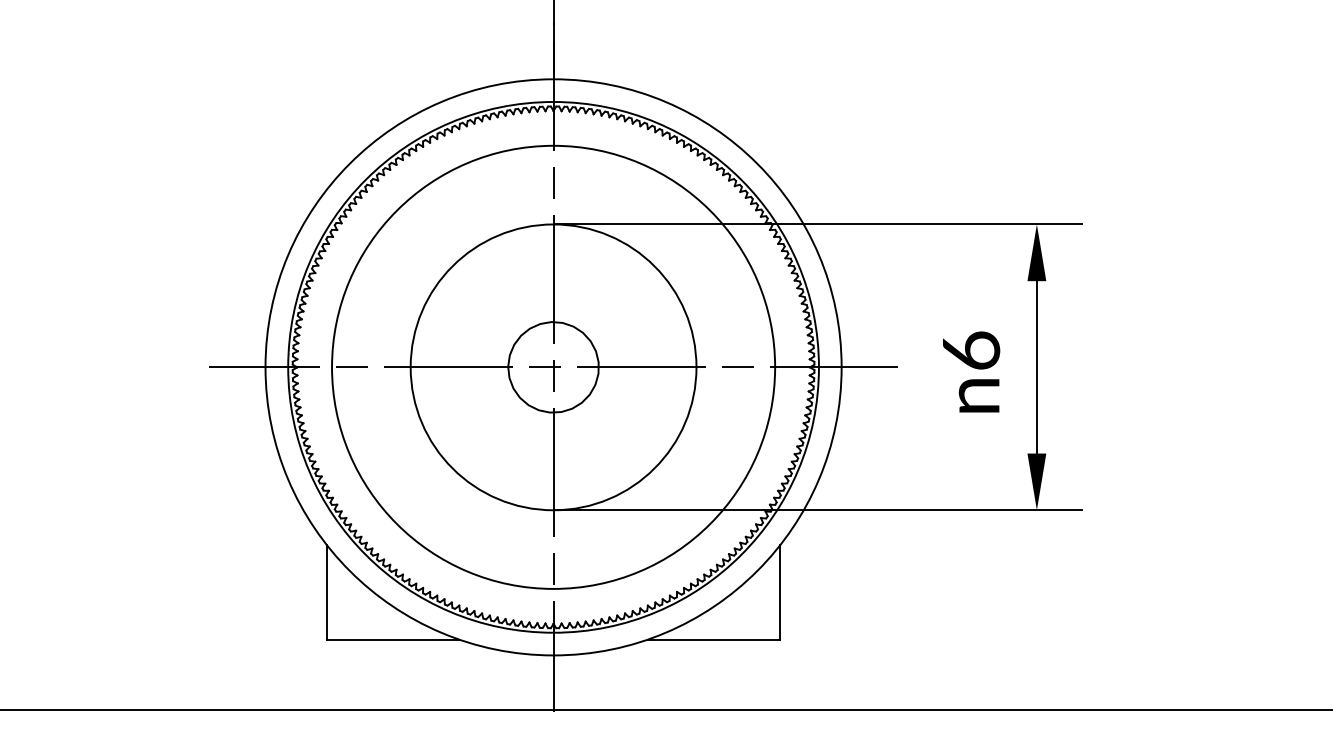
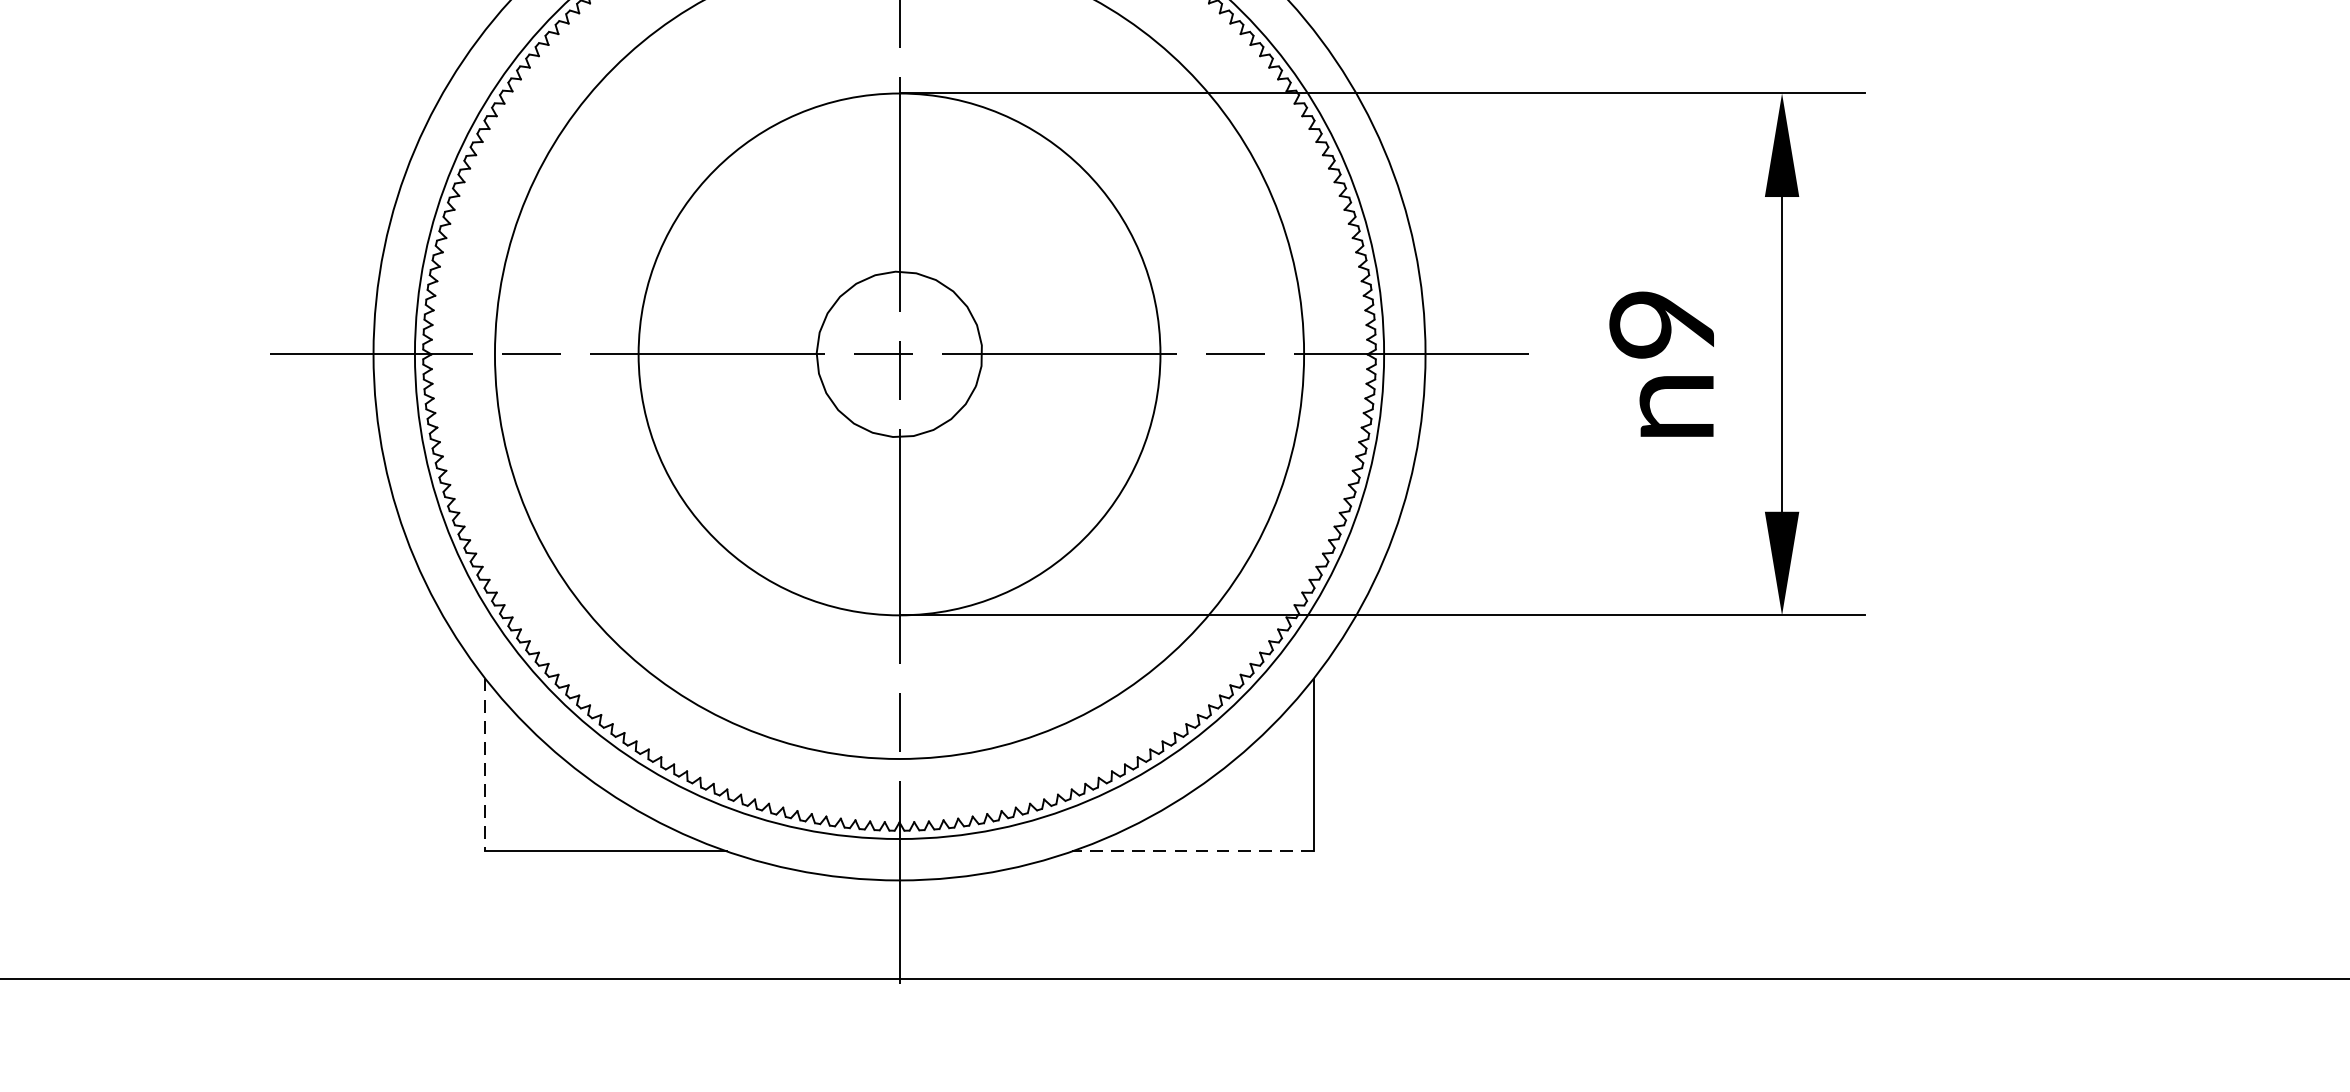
text: (971, 350) -> (1662, 323), 6 -> 9
line: (326, 592) -> (484, 765), solid -> dashed
line: (713, 639) -> (1191, 851), solid -> dashed

